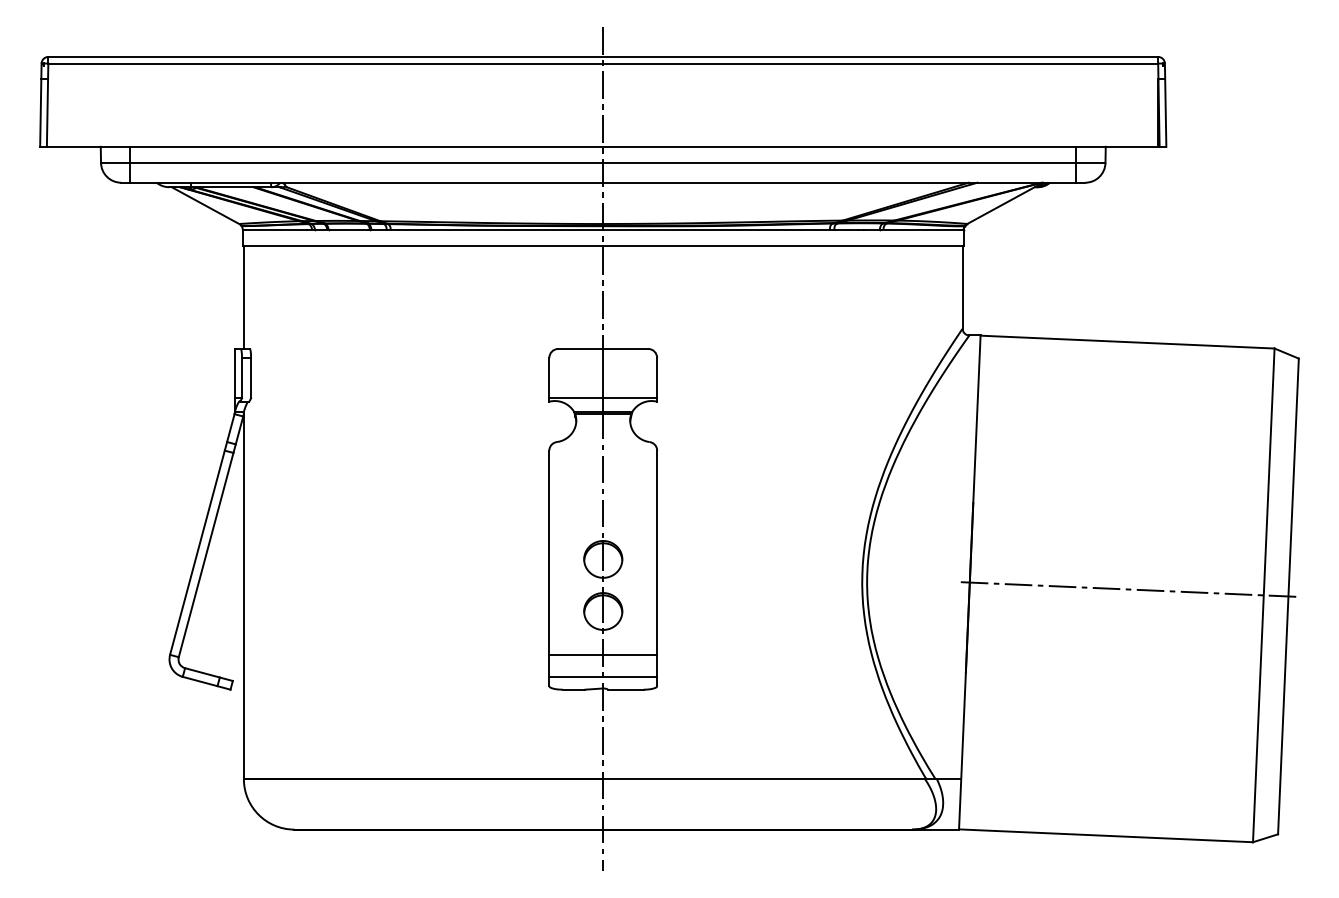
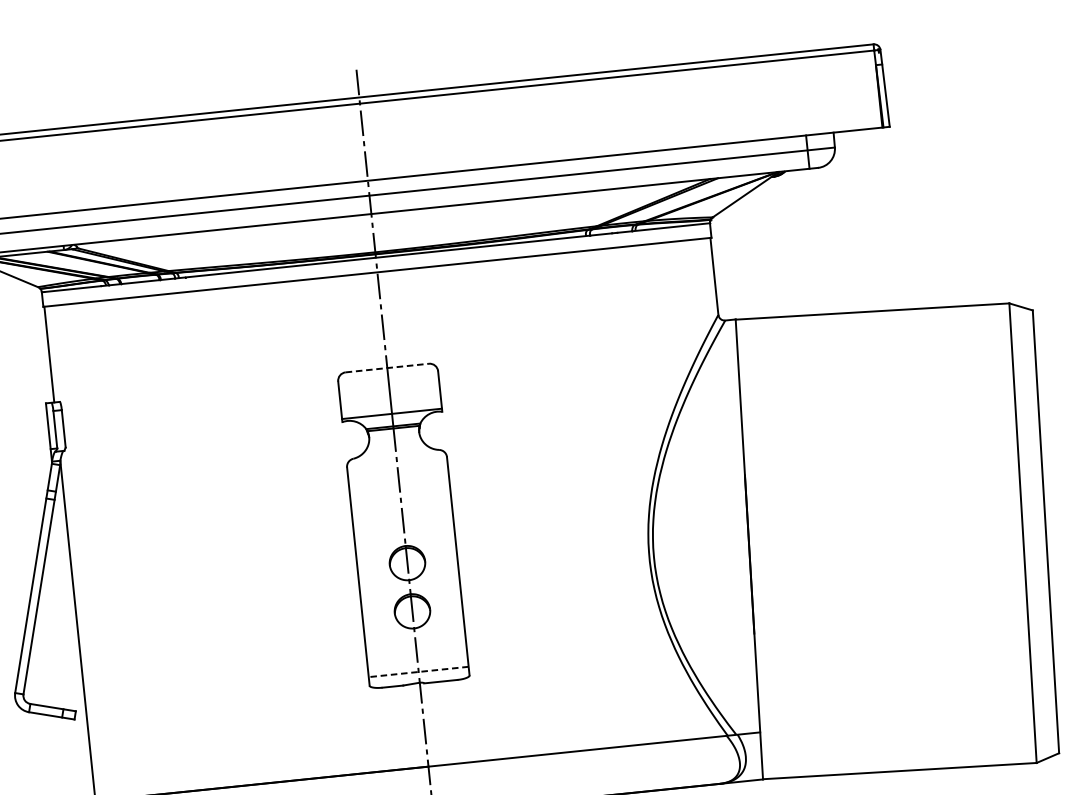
line: (603, 348) -> (387, 367), solid -> dashed
line: (1128, 589) -> (897, 540), removed
line: (603, 654) -> (416, 651), removed
line: (603, 676) -> (418, 671), solid -> dashed

